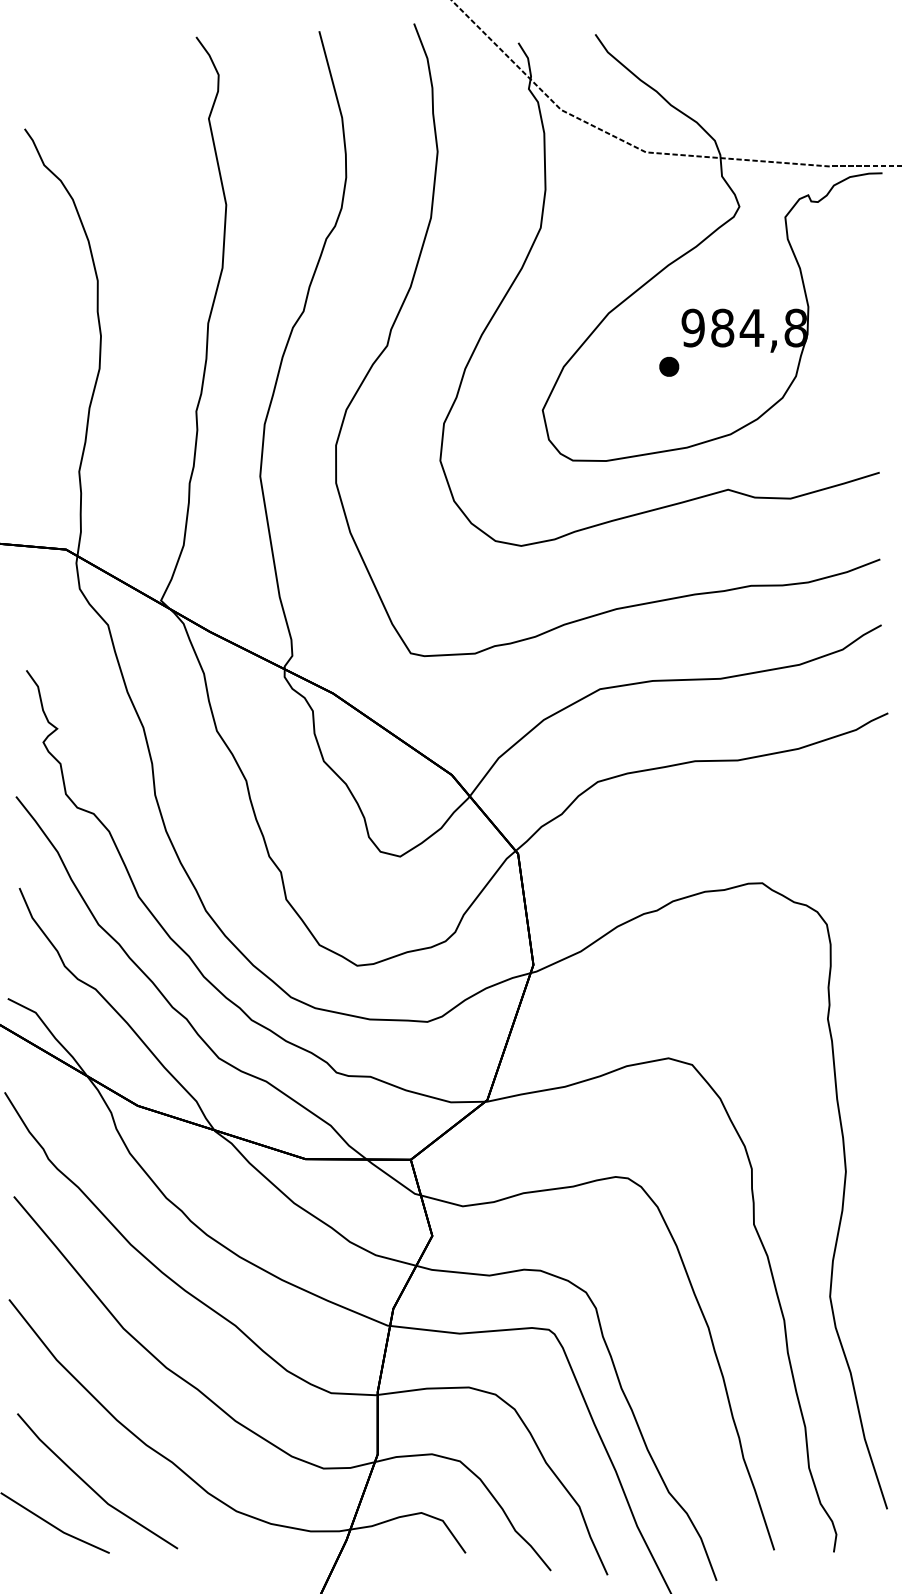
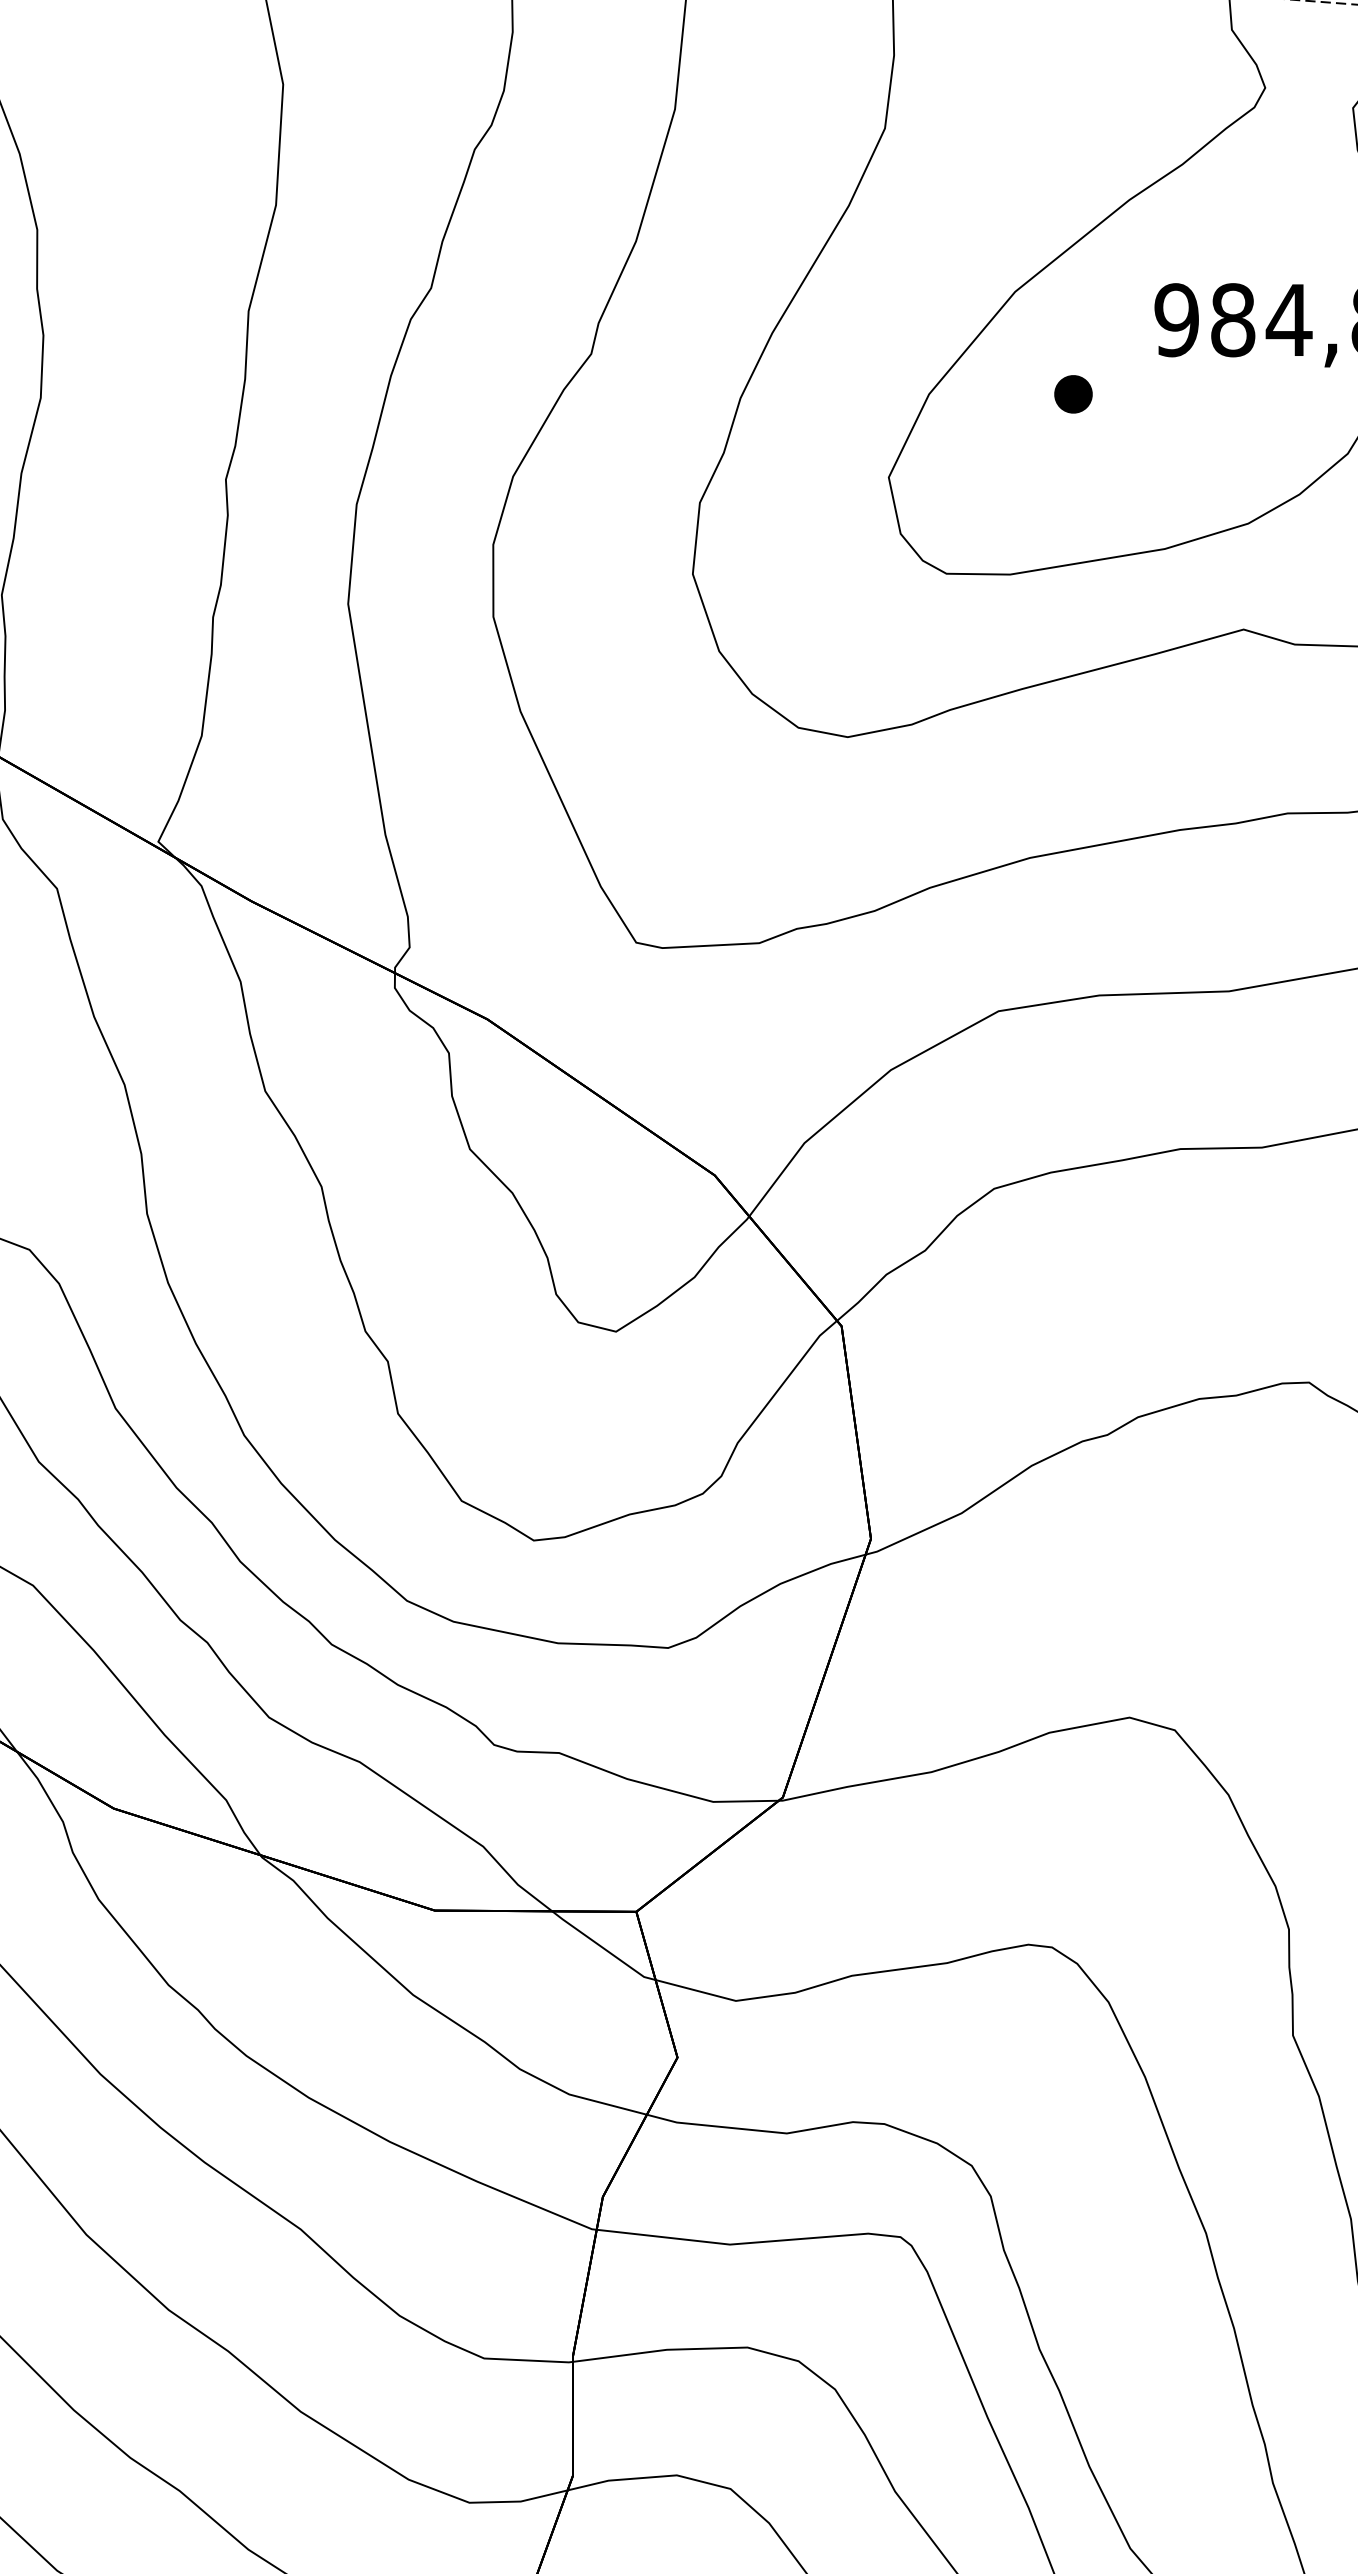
part: (669, 366) -> (1073, 393), moved

